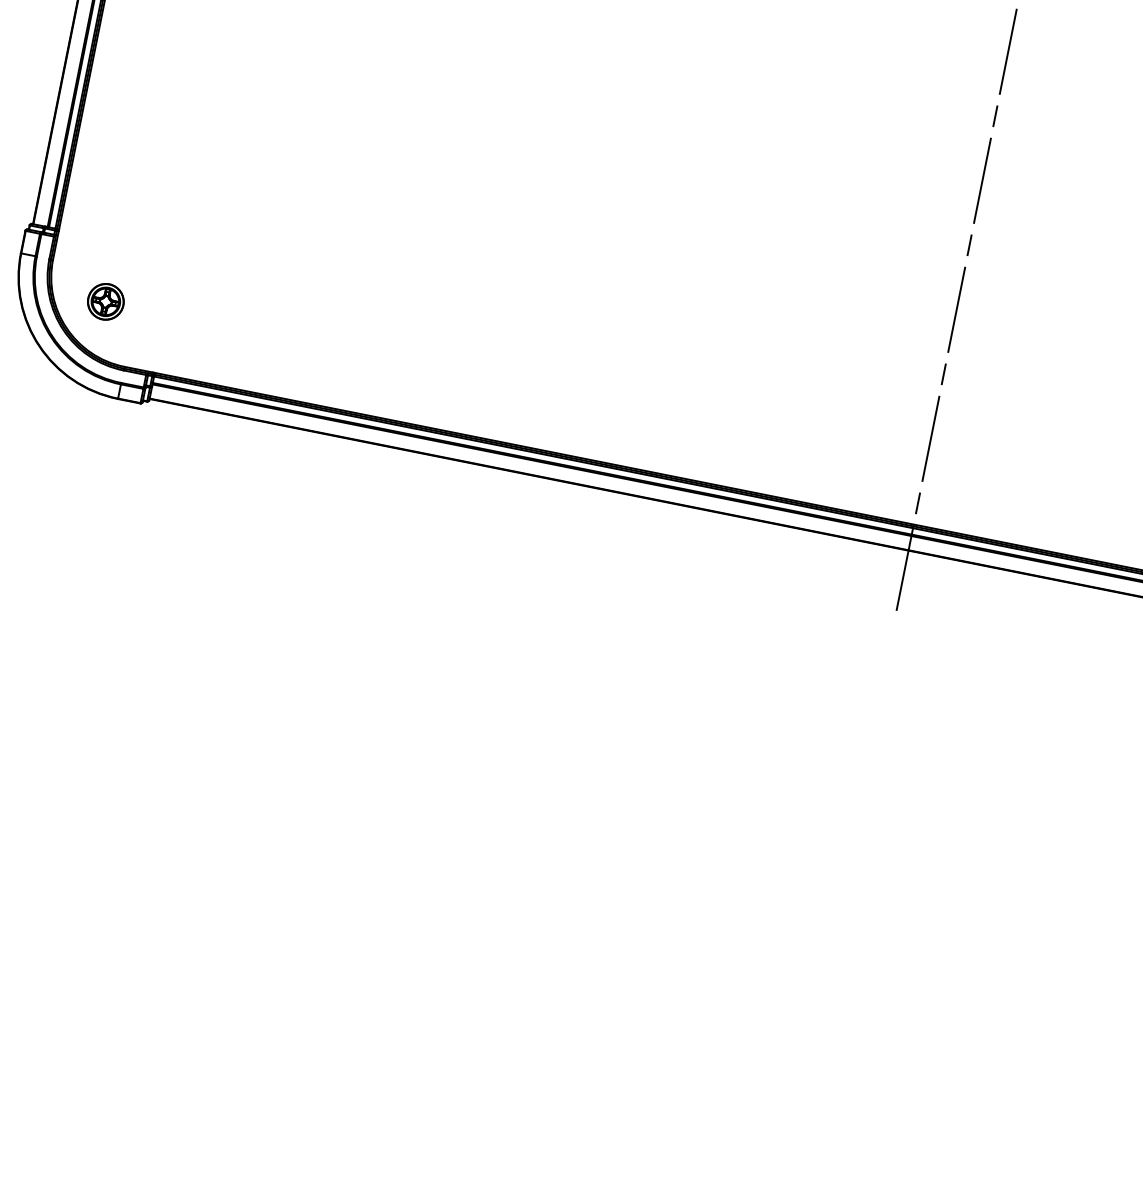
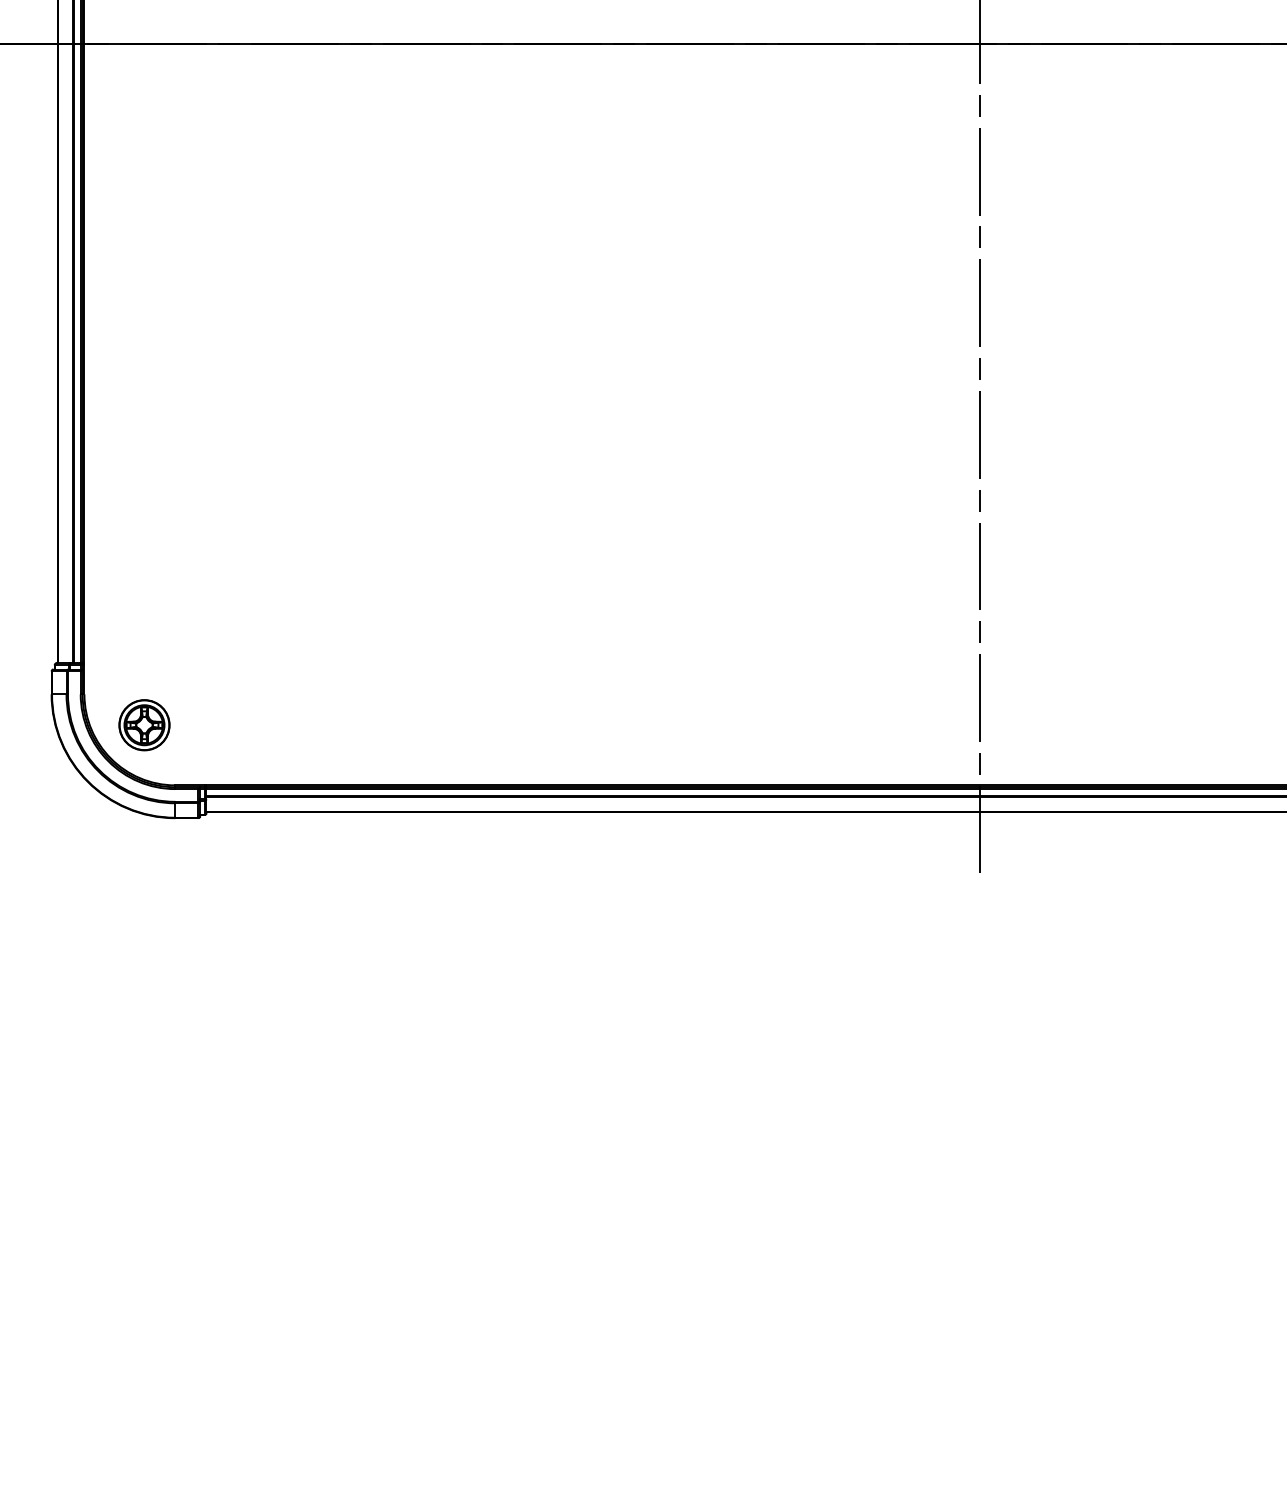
part: (105, 302) -> (144, 725), size x1.4

